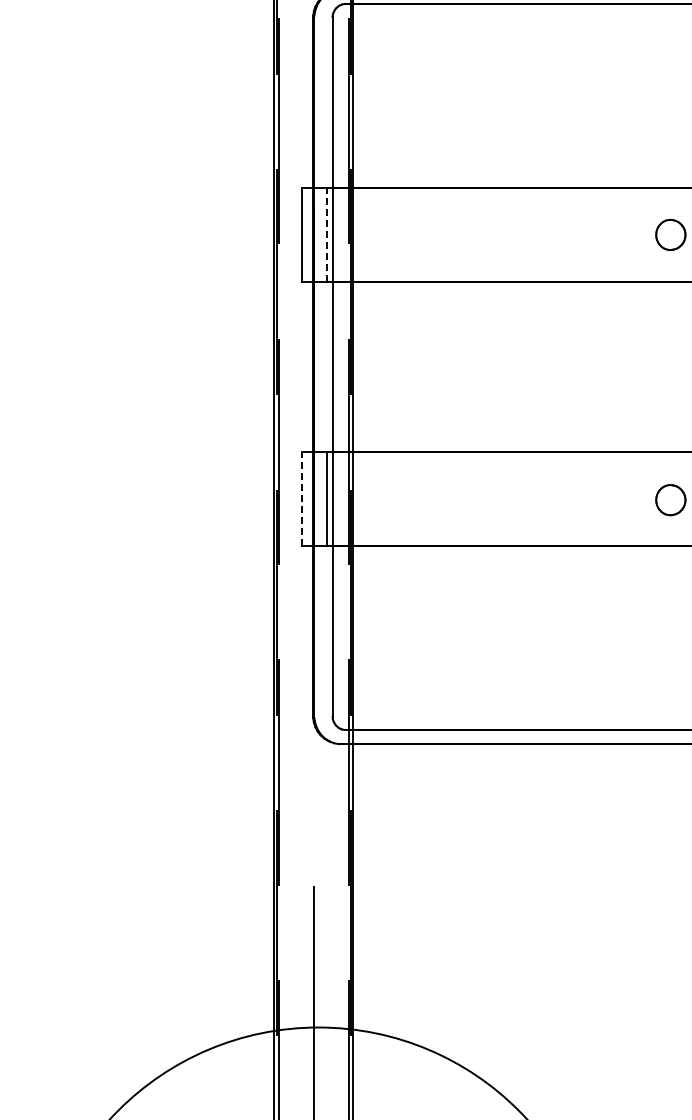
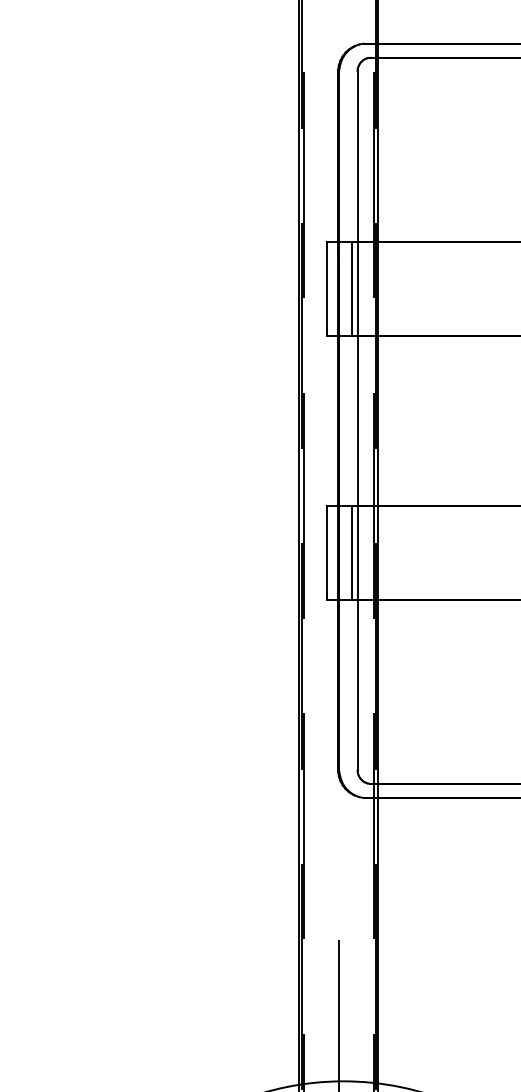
line: (327, 234) -> (352, 288), dashed -> solid
line: (301, 498) -> (326, 552), dashed -> solid

